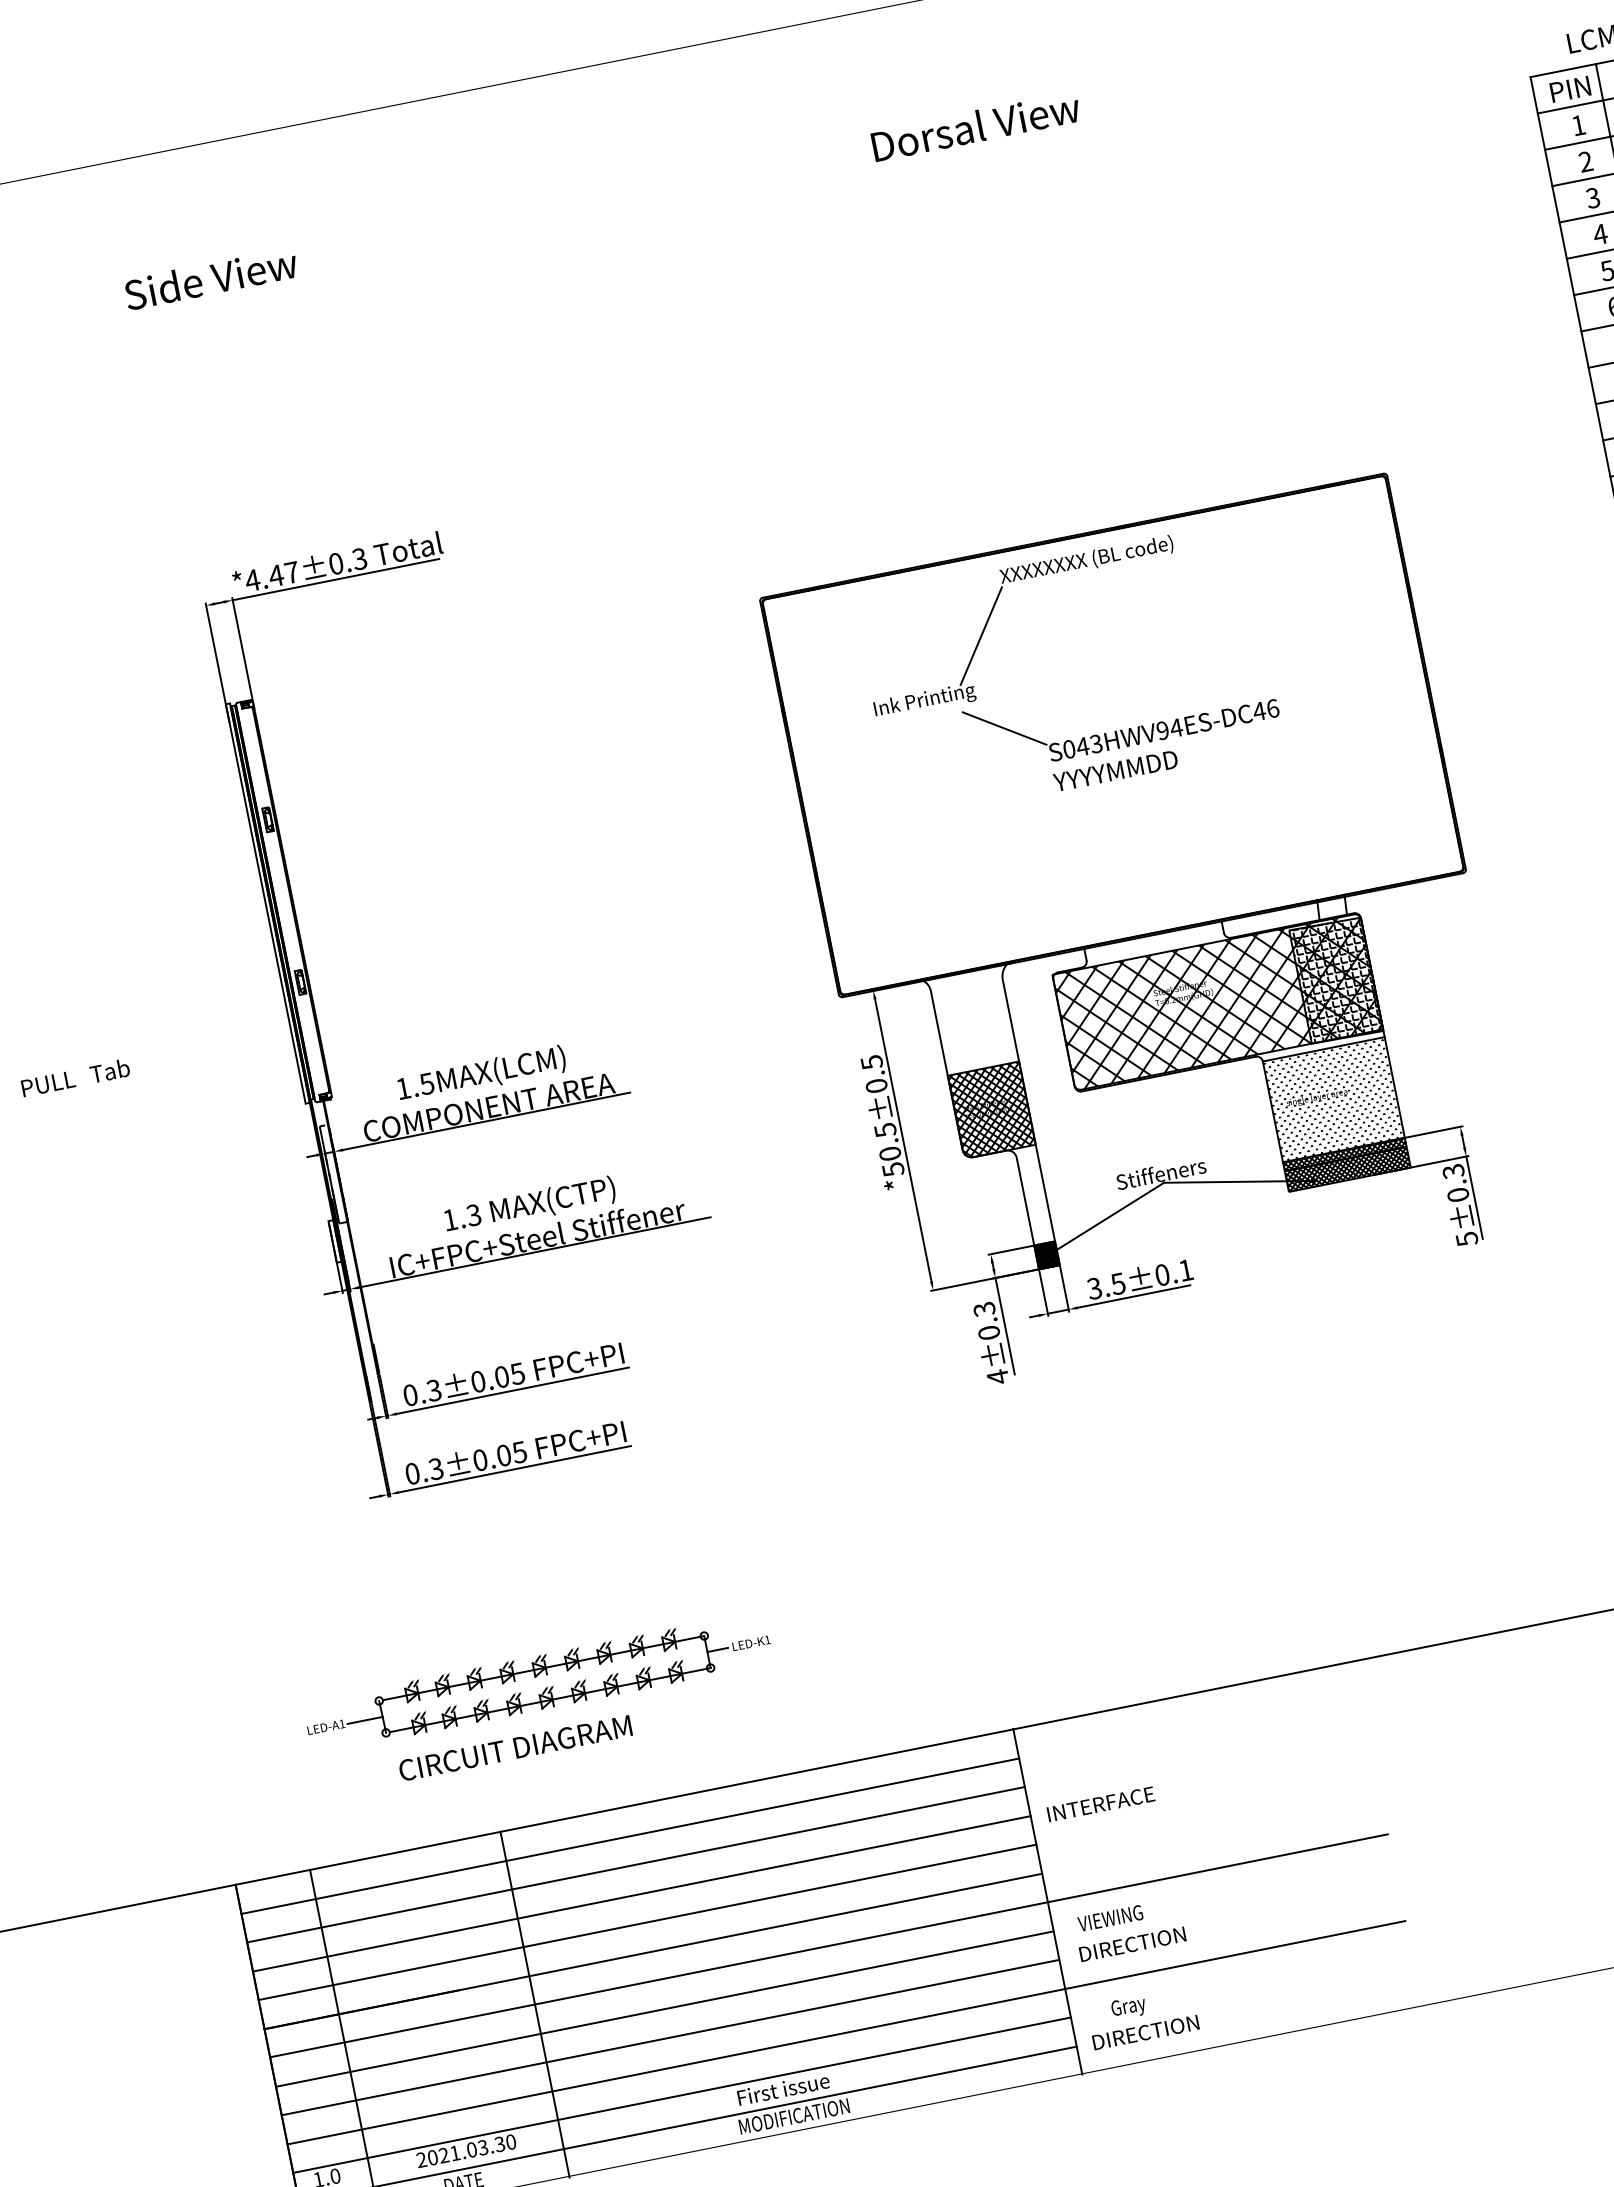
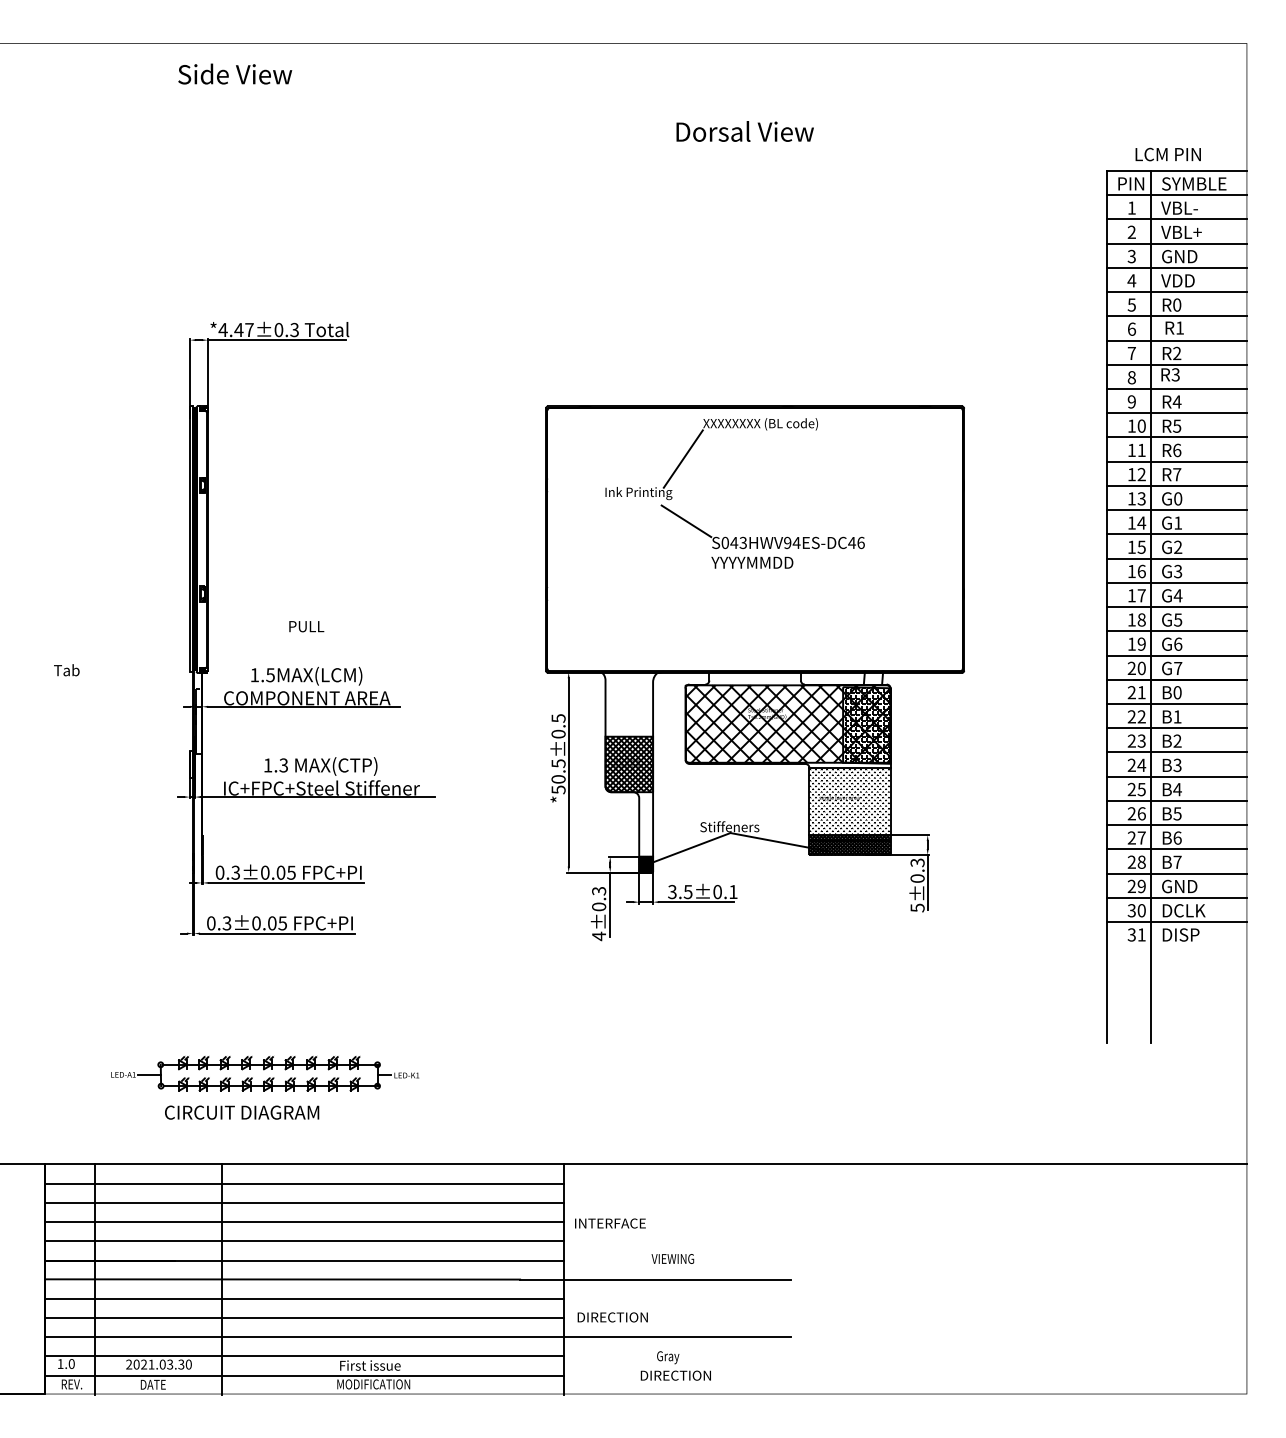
text: (211, 277) -> (235, 73), moved
text: (109, 1071) -> (66, 670), moved
text: (48, 1083) -> (306, 626), moved
text: (1109, 1917) -> (672, 1258), moved
text: (1142, 2017) -> (675, 1365), moved

